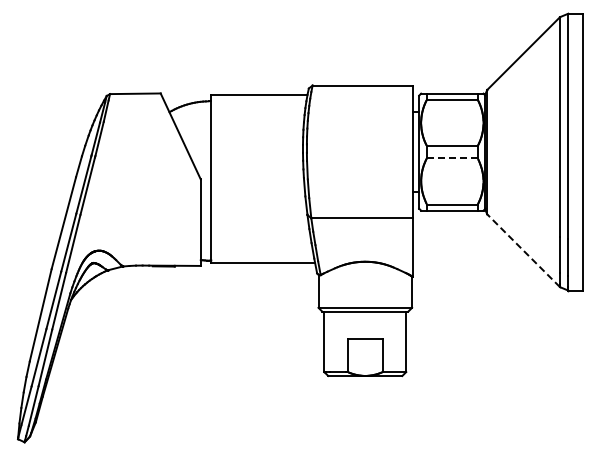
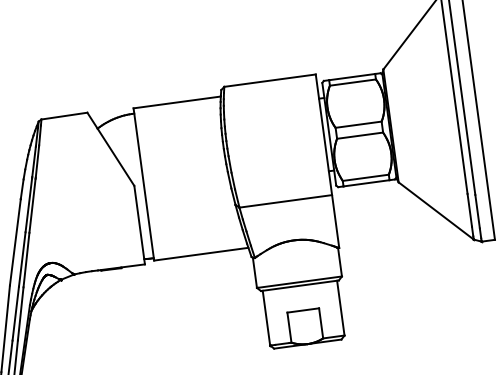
line: (452, 158) -> (360, 135), dashed -> solid
line: (523, 250) -> (436, 210), dashed -> solid

